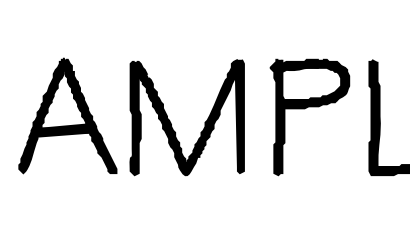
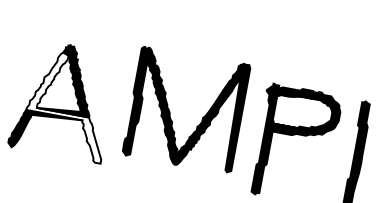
fill: (73, 120) -> (68, 105), removed
part: (171, 122) -> (170, 111), moved

